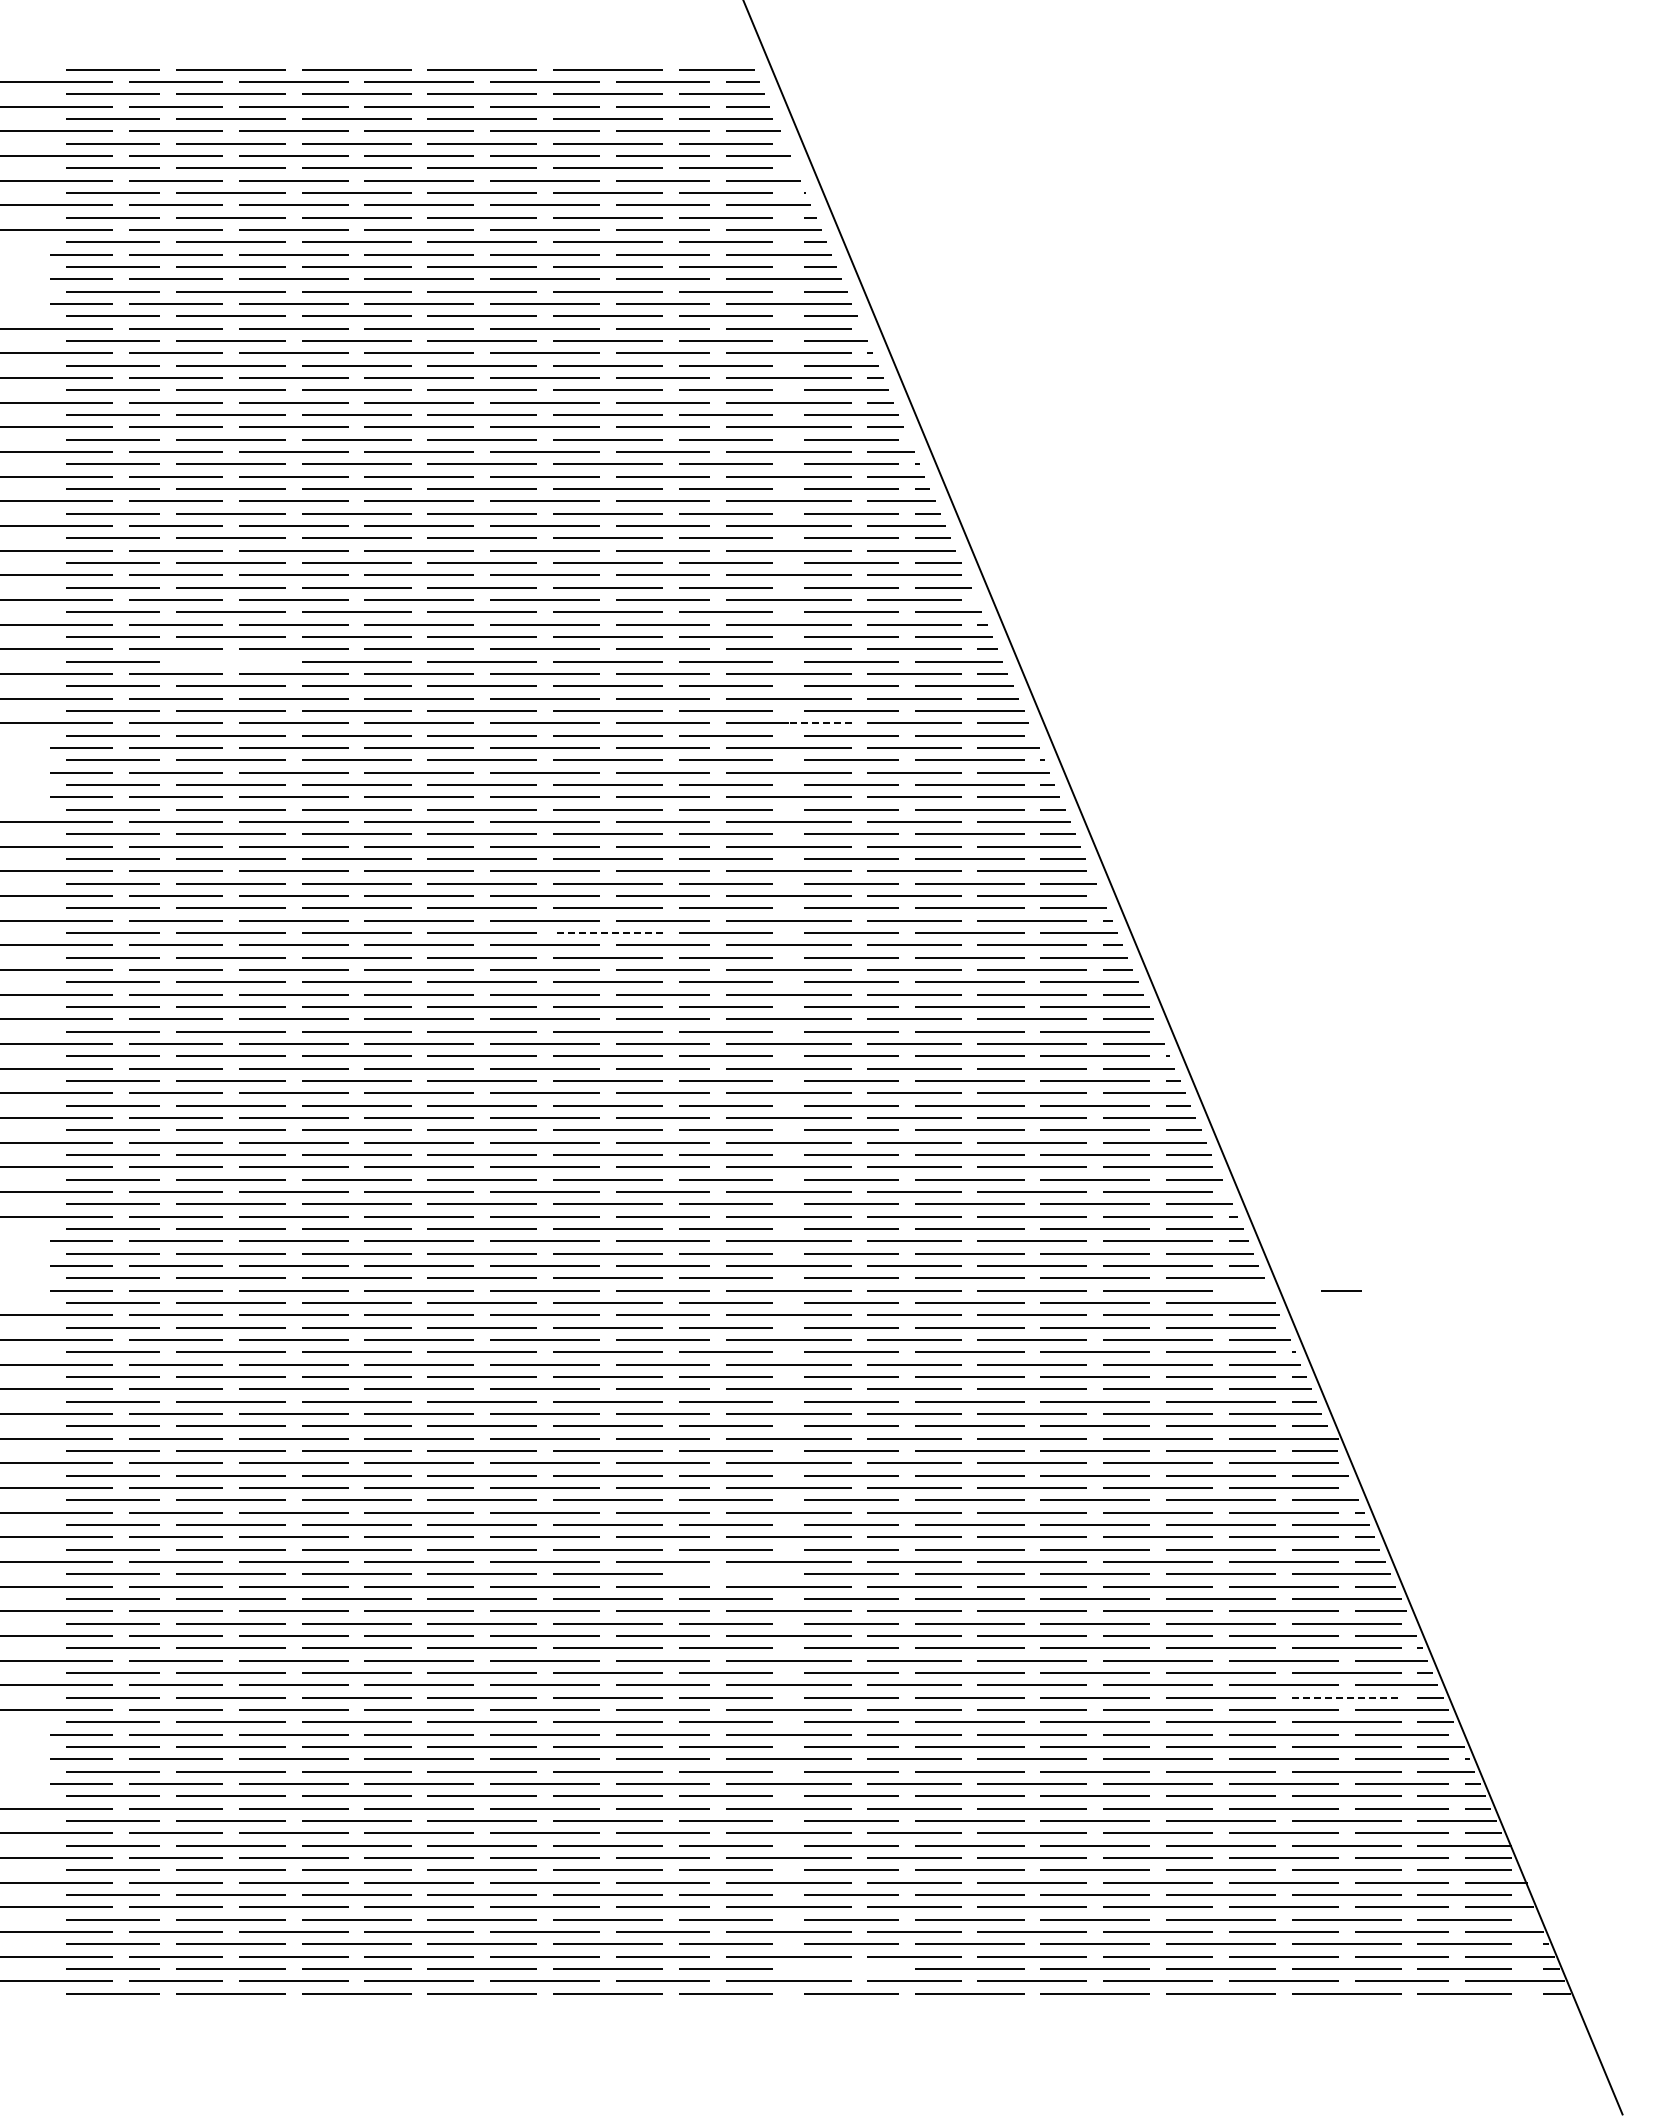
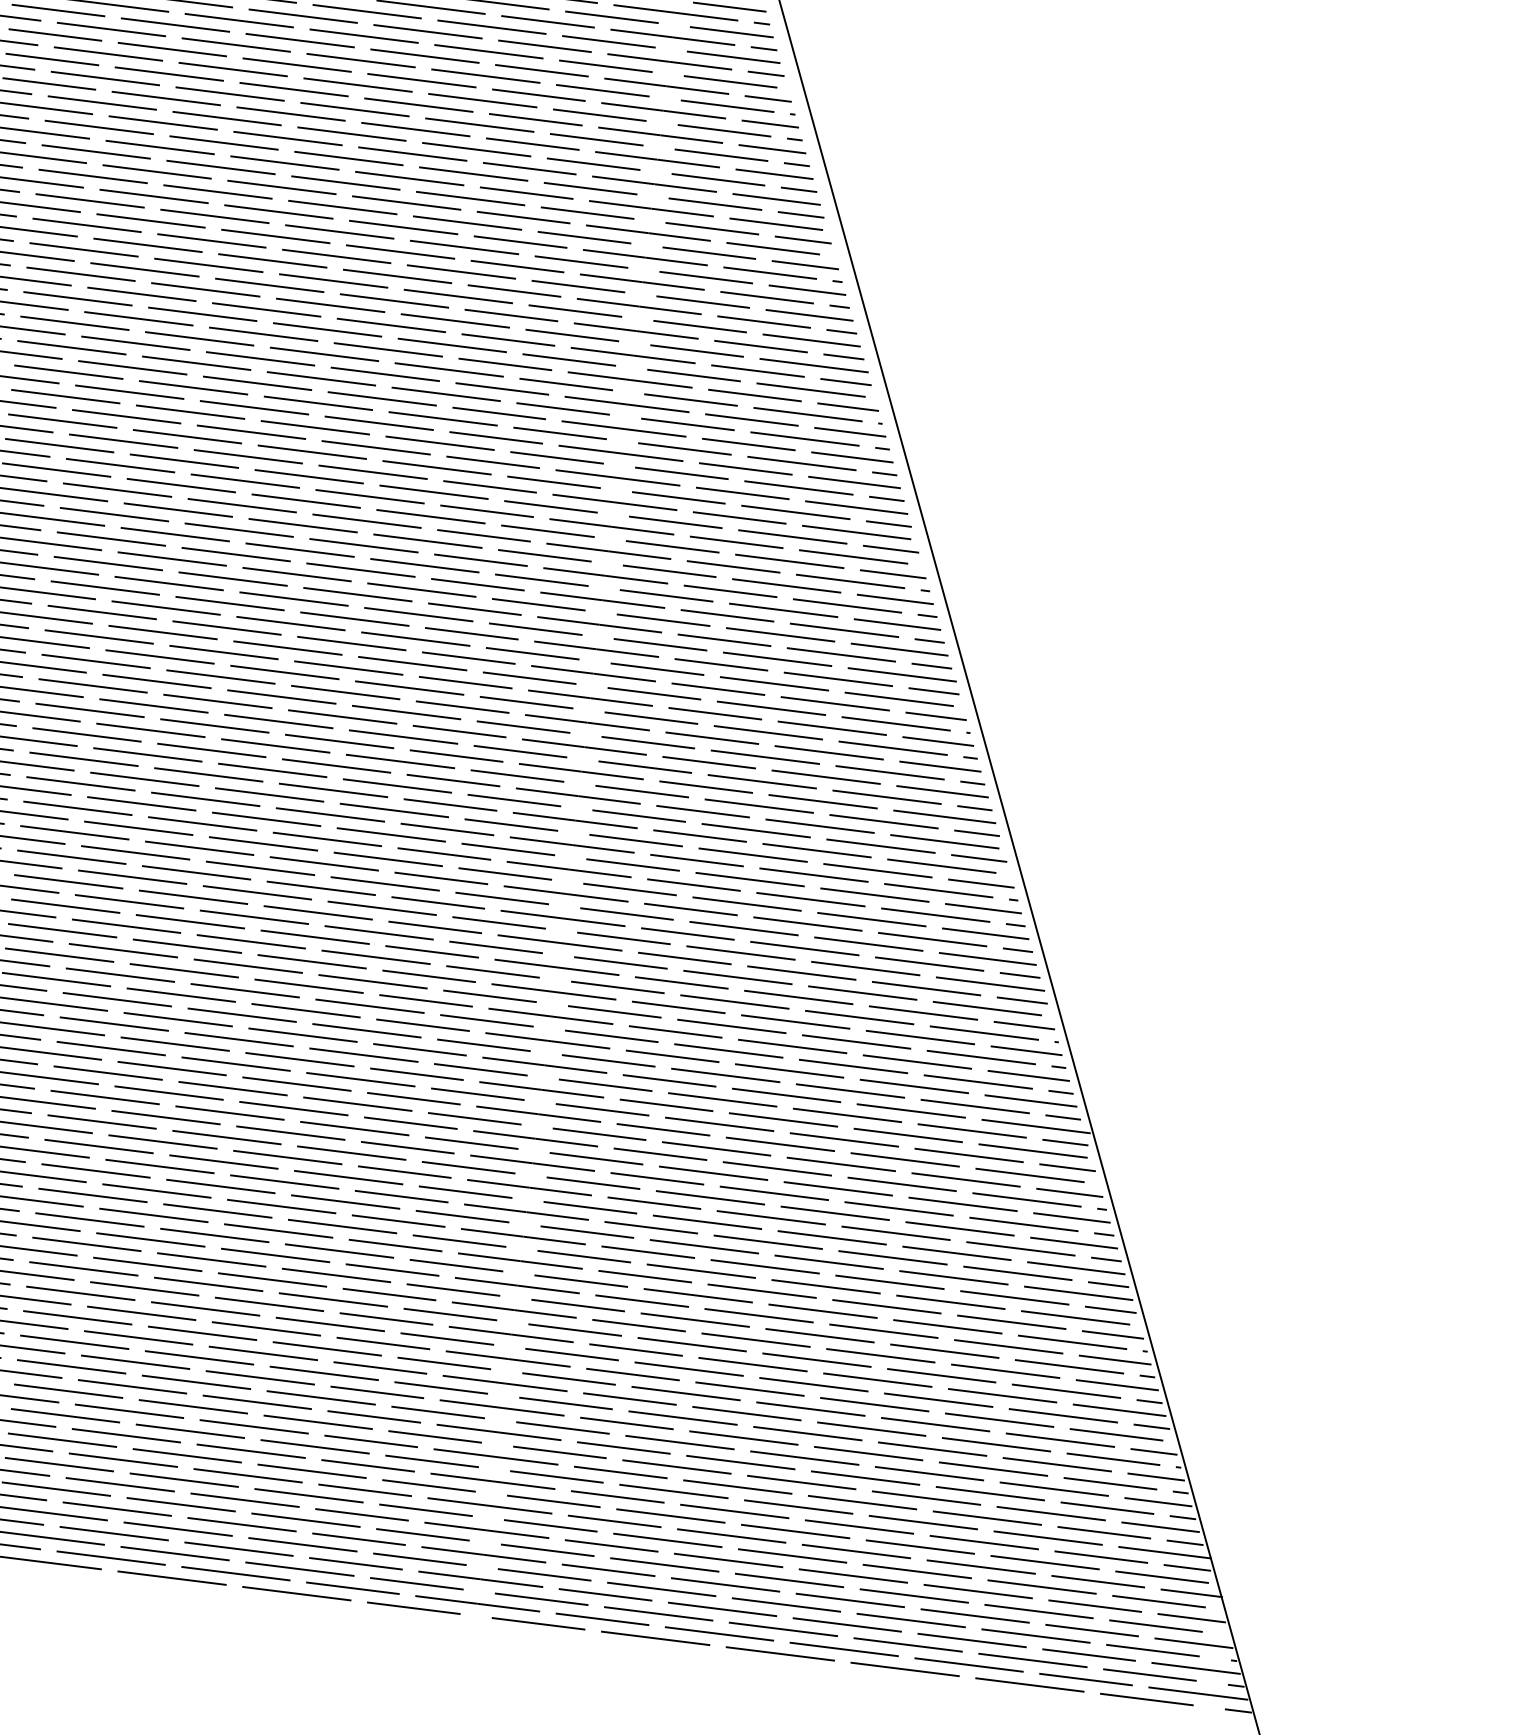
line: (230, 661) -> (86, 225), added
line: (819, 723) -> (663, 359), dashed -> solid
line: (607, 932) -> (427, 540), dashed -> solid
line: (1341, 1290) -> (1020, 975), moved
line: (725, 1573) -> (465, 1191), added
line: (1347, 1697) -> (1067, 1391), dashed -> solid
line: (851, 1968) -> (541, 1598), added

